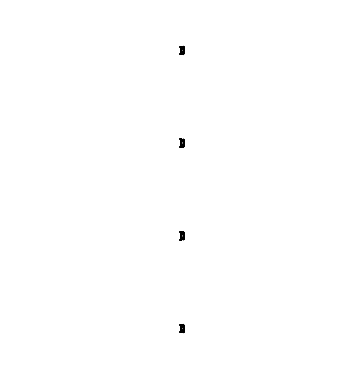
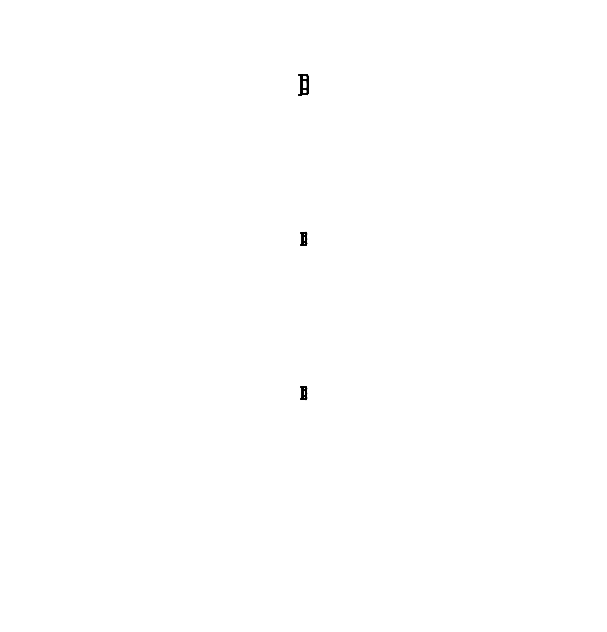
part: (181, 49) -> (302, 82), size x1.6
part: (181, 328) -> (302, 547), removed

